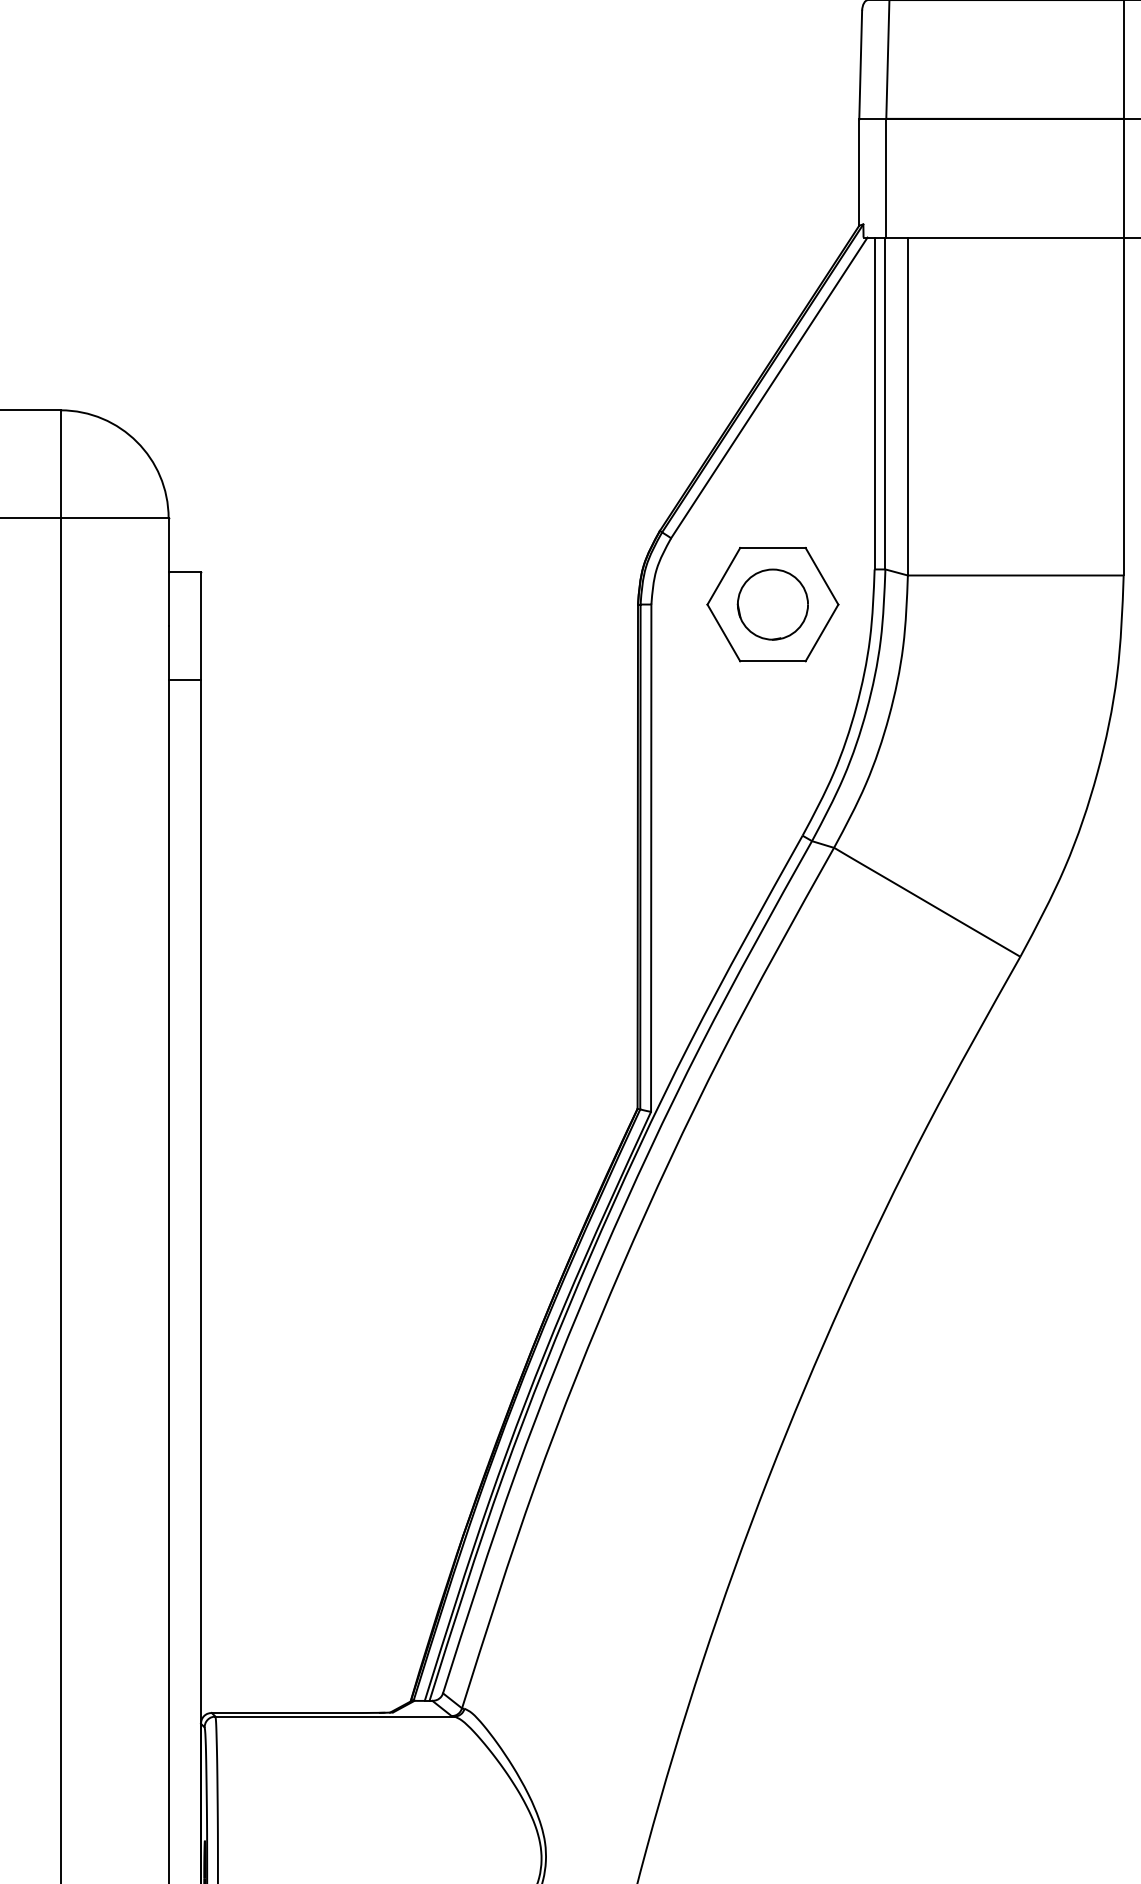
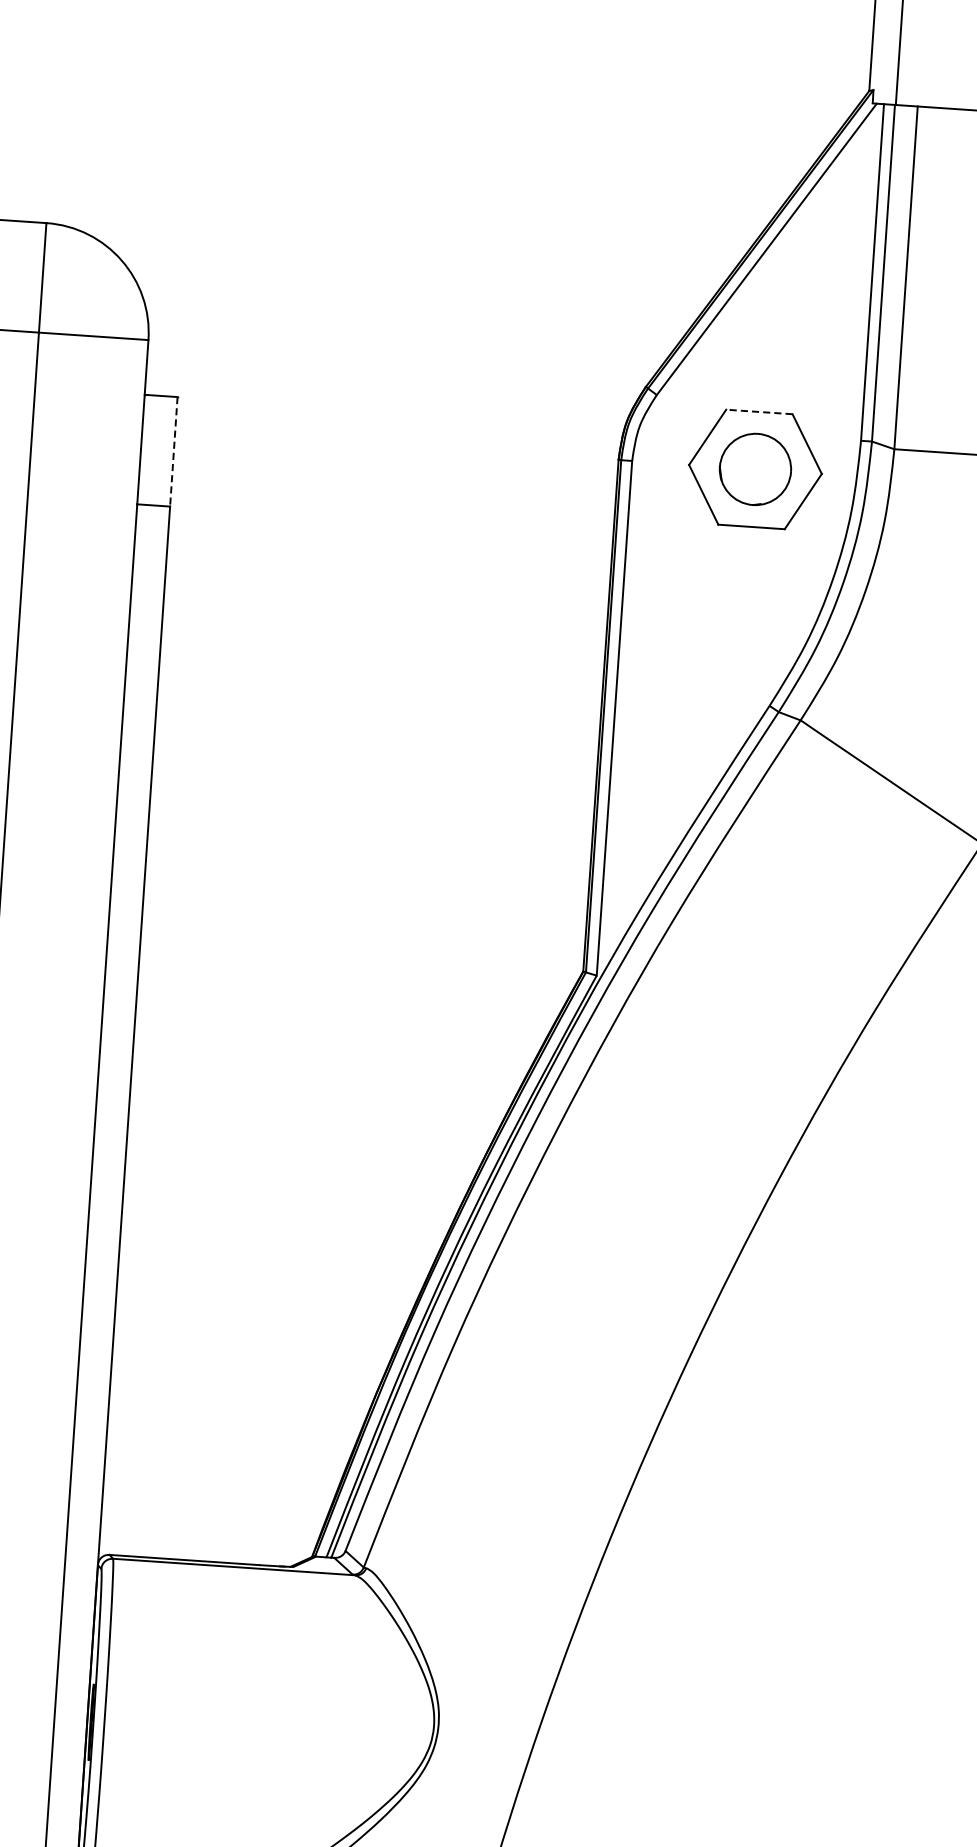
line: (772, 547) -> (758, 411), solid -> dashed
line: (201, 626) -> (174, 452), solid -> dashed

